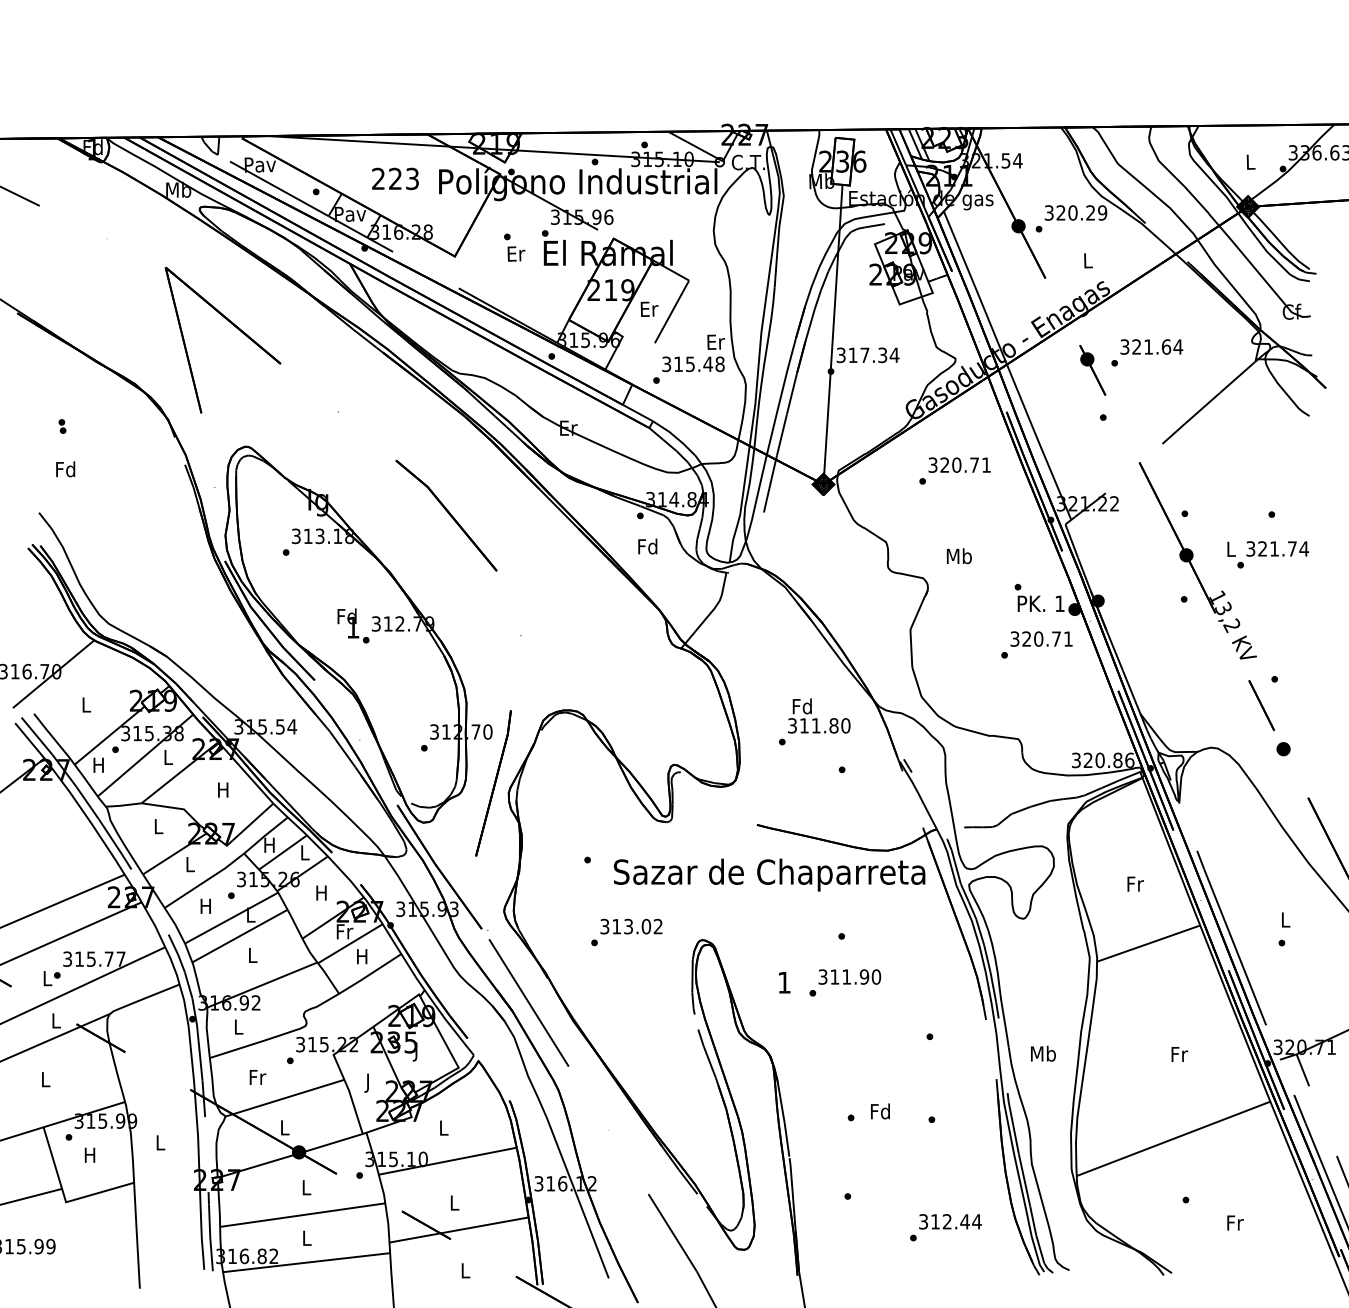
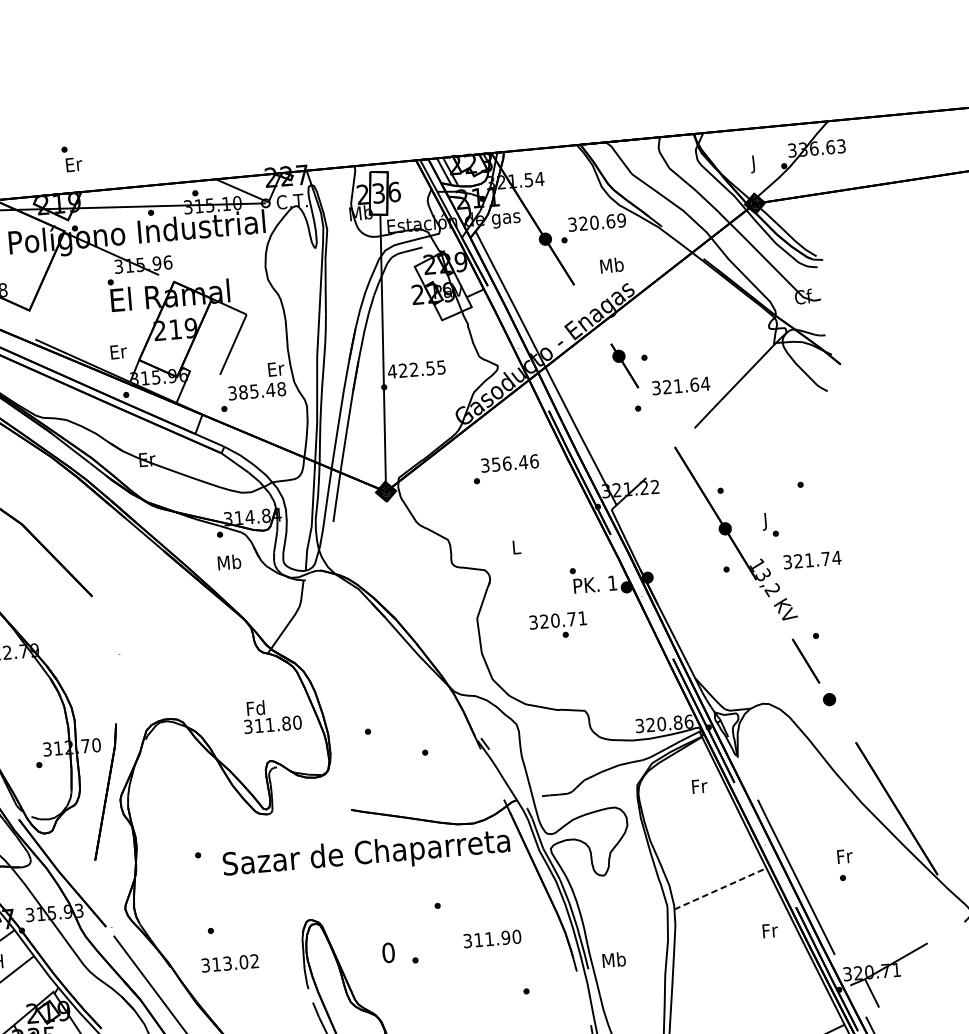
text: (1250, 163) -> (753, 163), L -> J
text: (1090, 212) -> (610, 221), 320.29 -> 320.69
text: (514, 247) -> (71, 158), moved
text: (1087, 260) -> (611, 265), L -> Mb
text: (649, 308) -> (118, 351), moved
text: (1151, 346) -> (680, 385), moved
text: (867, 355) -> (416, 369), 317.34 -> 422.55
text: (678, 364) -> (243, 392), 315.48 -> 385.48
text: (965, 464) -> (515, 462), 320.71 -> 356.46
text: (647, 546) -> (228, 562), Fd -> Mb
text: (1277, 548) -> (812, 559), moved
text: (1231, 550) -> (766, 520), L -> J
text: (958, 556) -> (515, 547), Mb -> L
text: (1041, 638) -> (557, 619), moved
text: (819, 715) -> (272, 715), moved
text: (1135, 883) -> (699, 785), moved
text: (1286, 919) -> (845, 856), L -> Fr
text: (631, 926) -> (230, 963), moved
line: (1148, 943) -> (720, 888), solid -> dashed
text: (849, 976) -> (492, 938), moved
text: (784, 982) -> (388, 952), 1 -> 0
text: (1043, 1053) -> (614, 959), moved
text: (1179, 1054) -> (770, 930), moved

